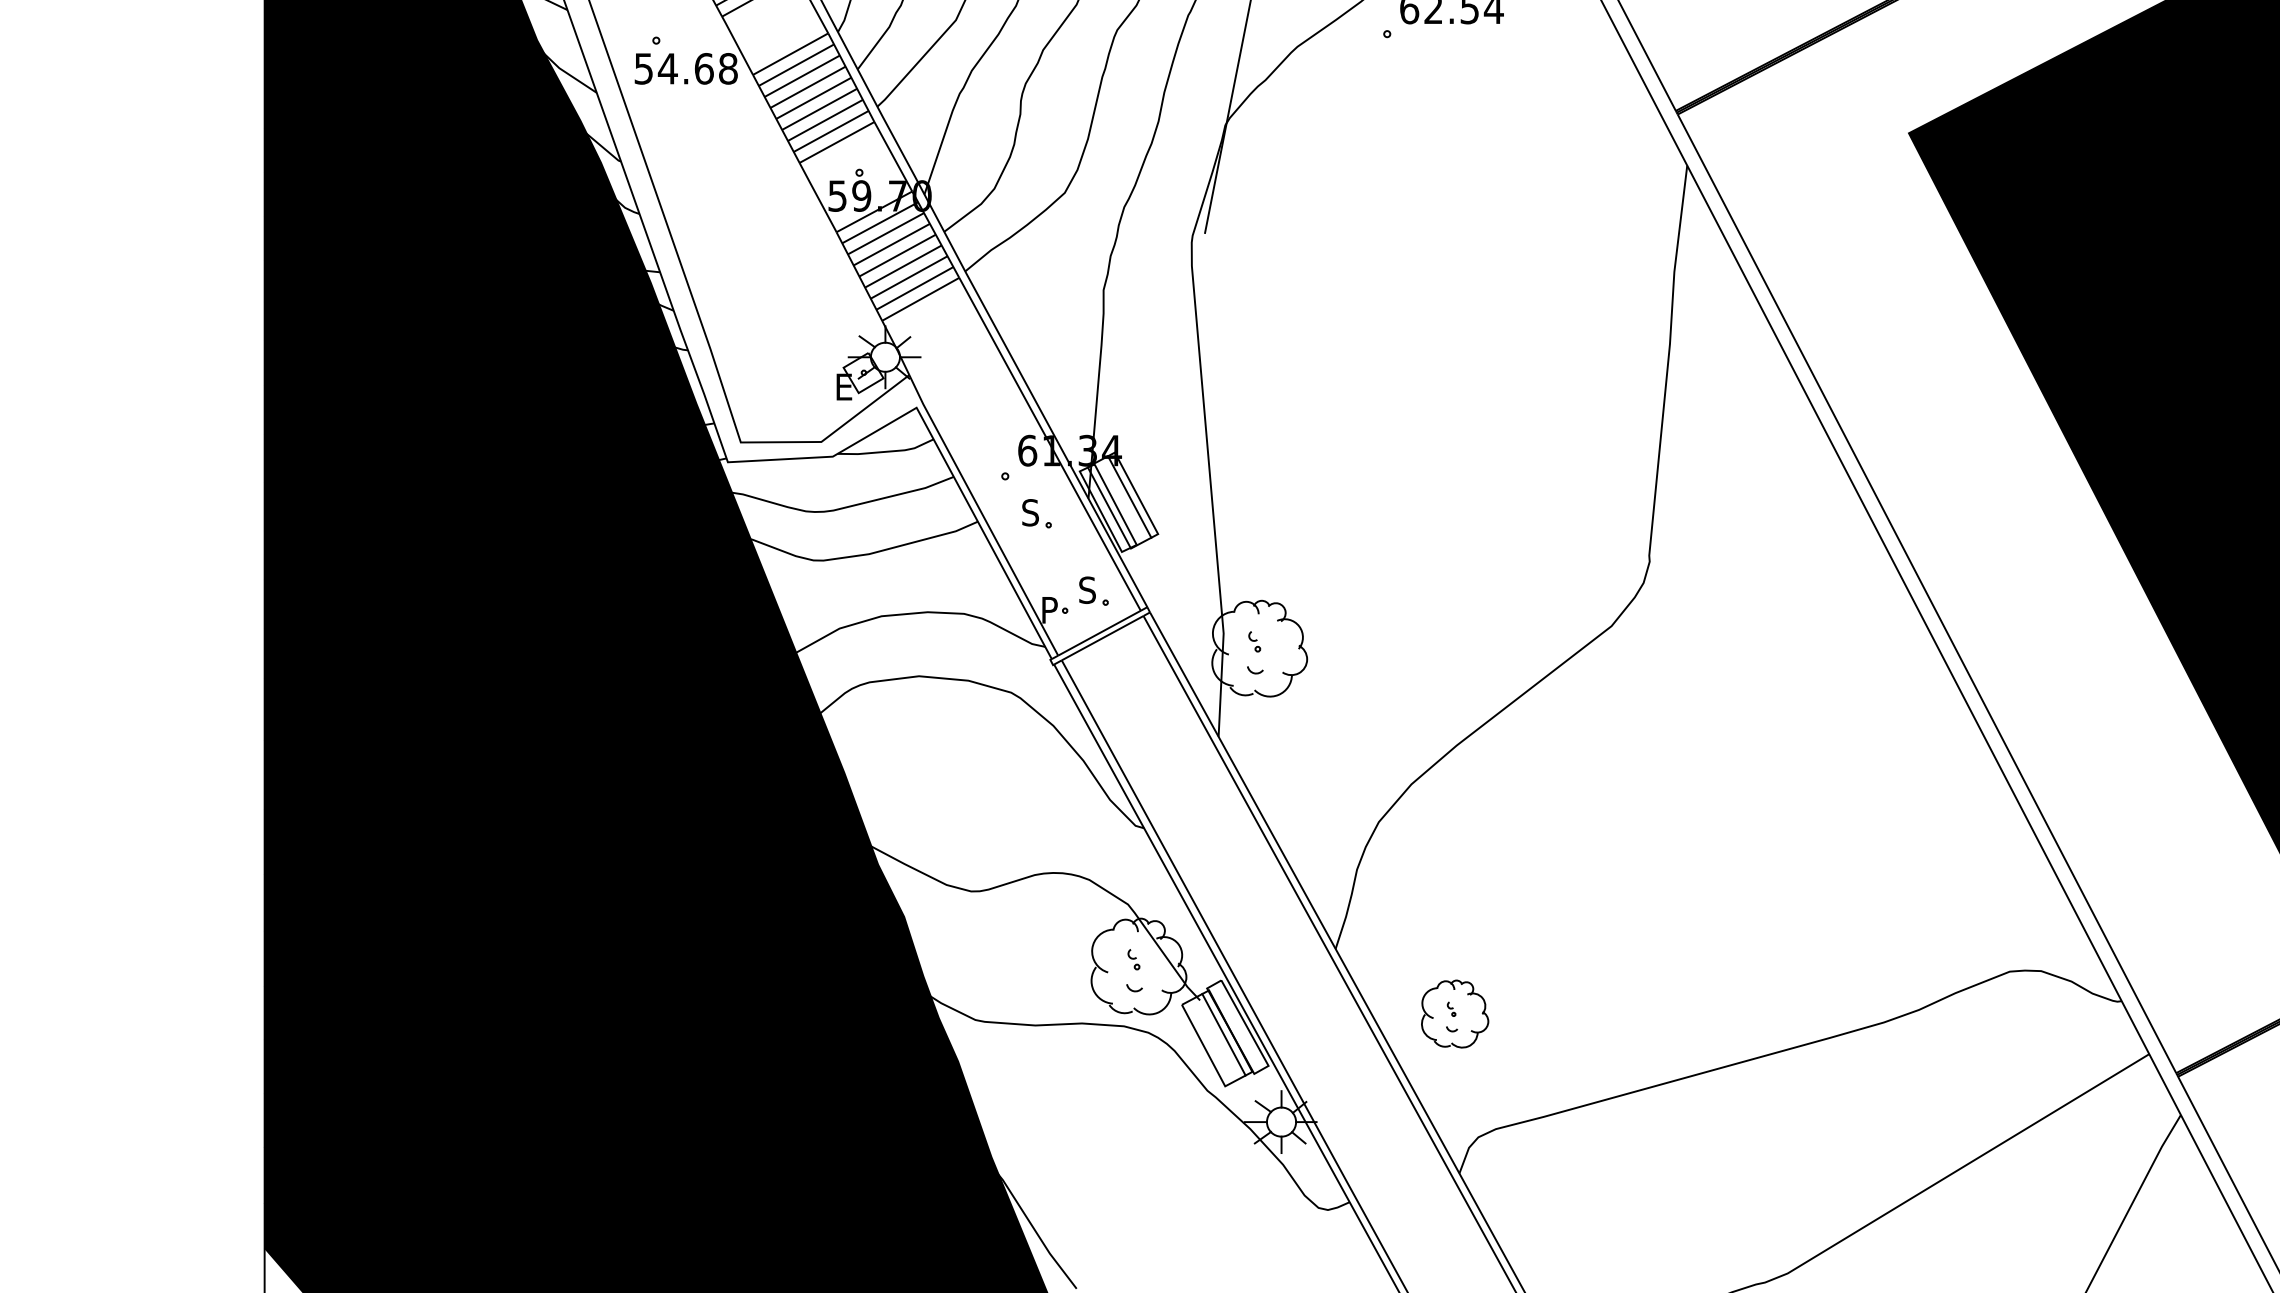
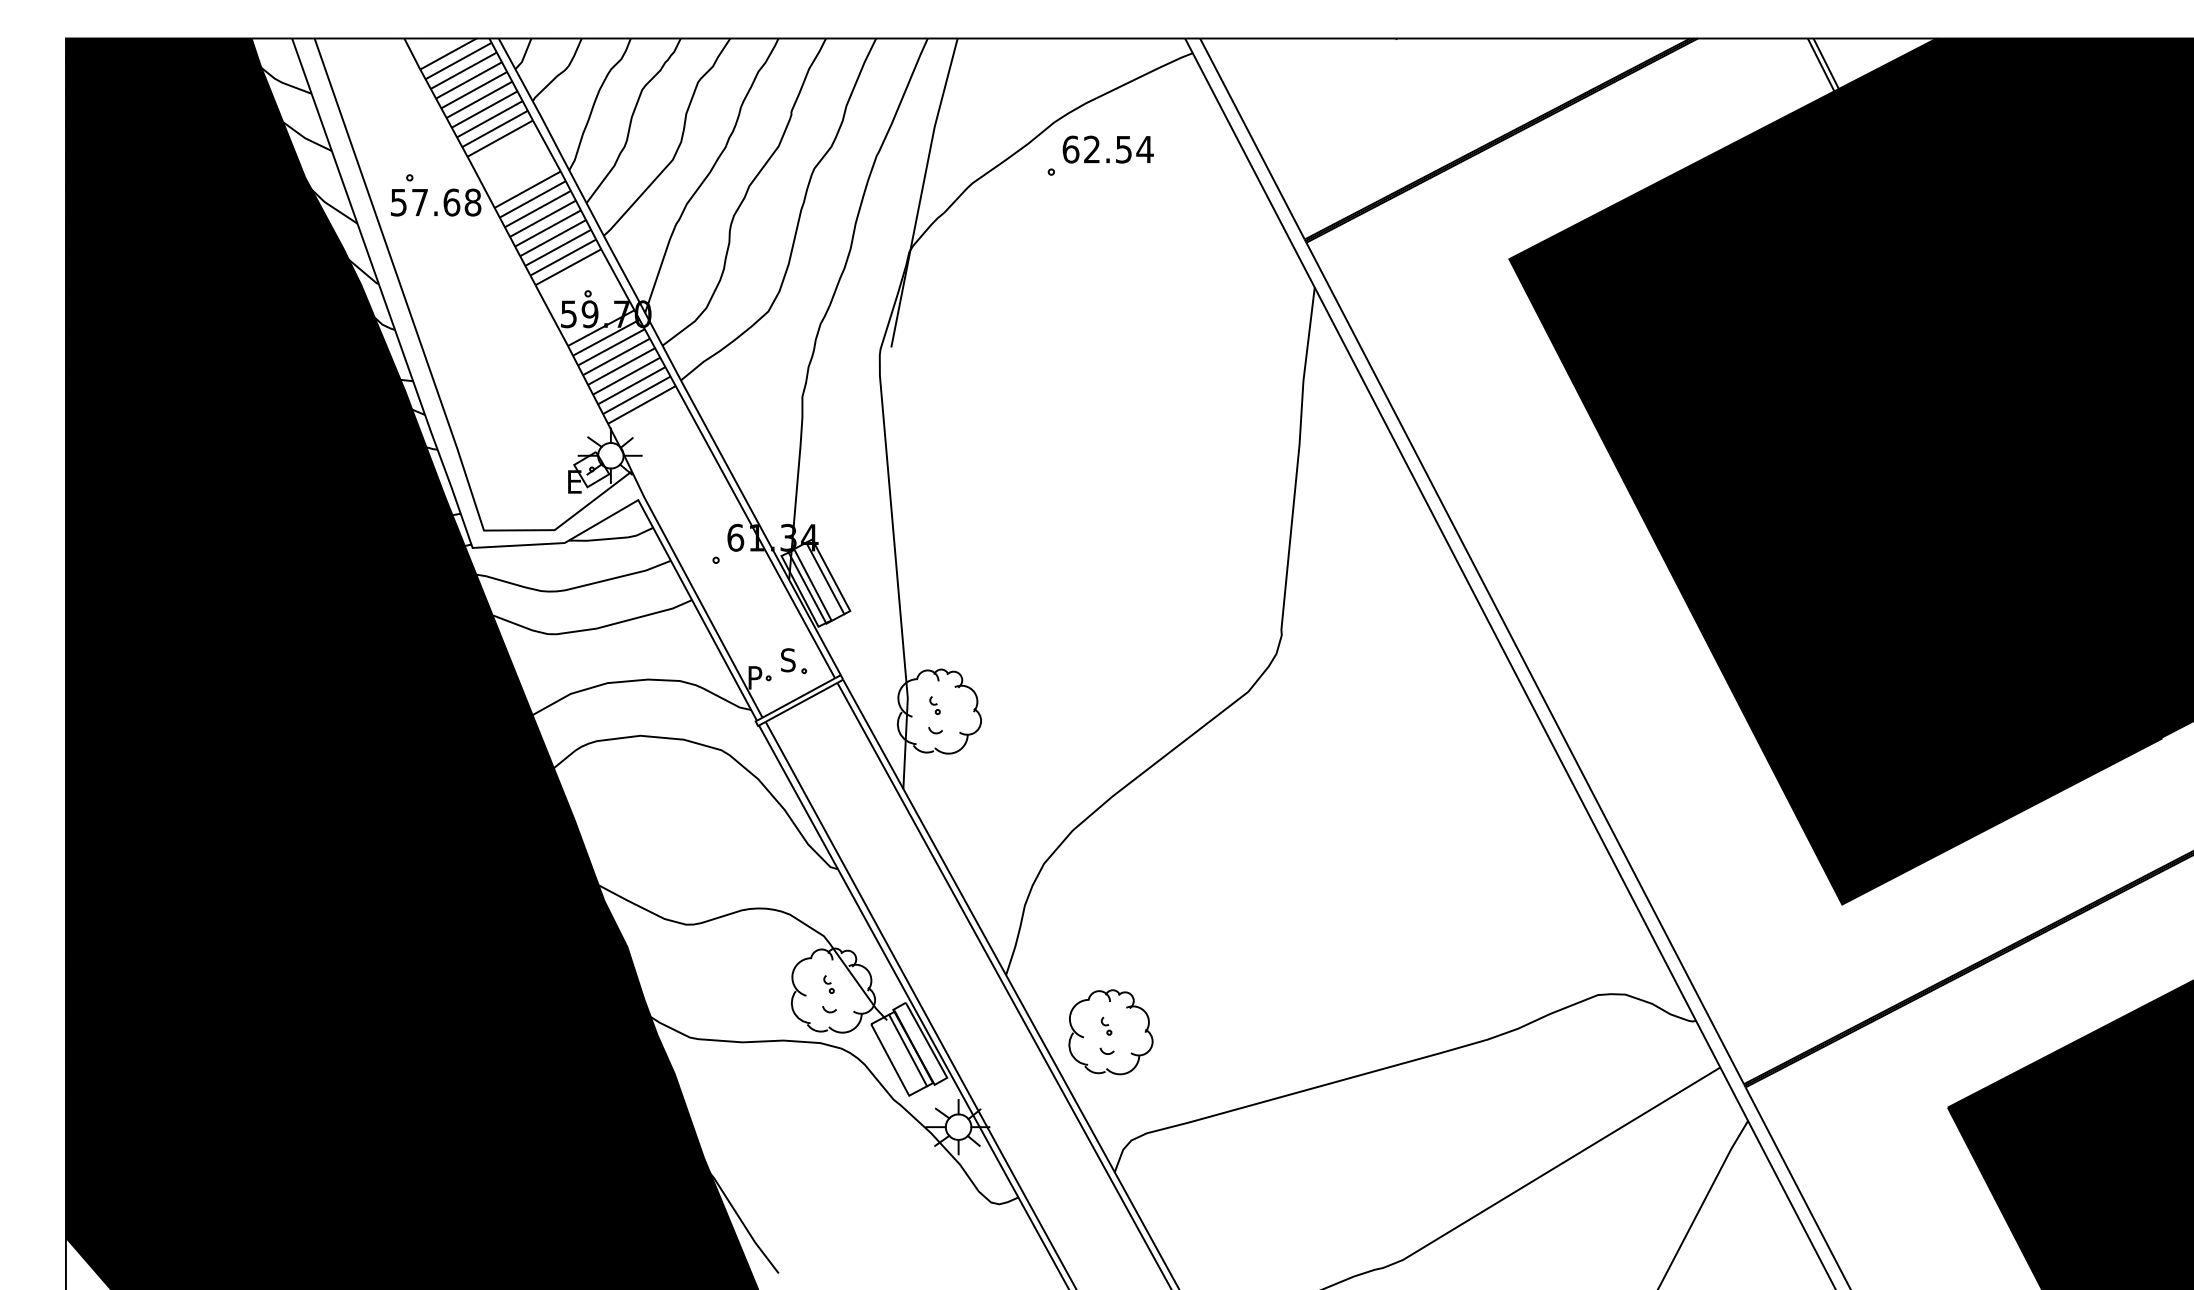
text: (667, 68) -> (419, 202), 54.68 -> 57.68
part: (1037, 514) -> (744, 593), removed
part: (1454, 1014) -> (1110, 1032), size x1.43

